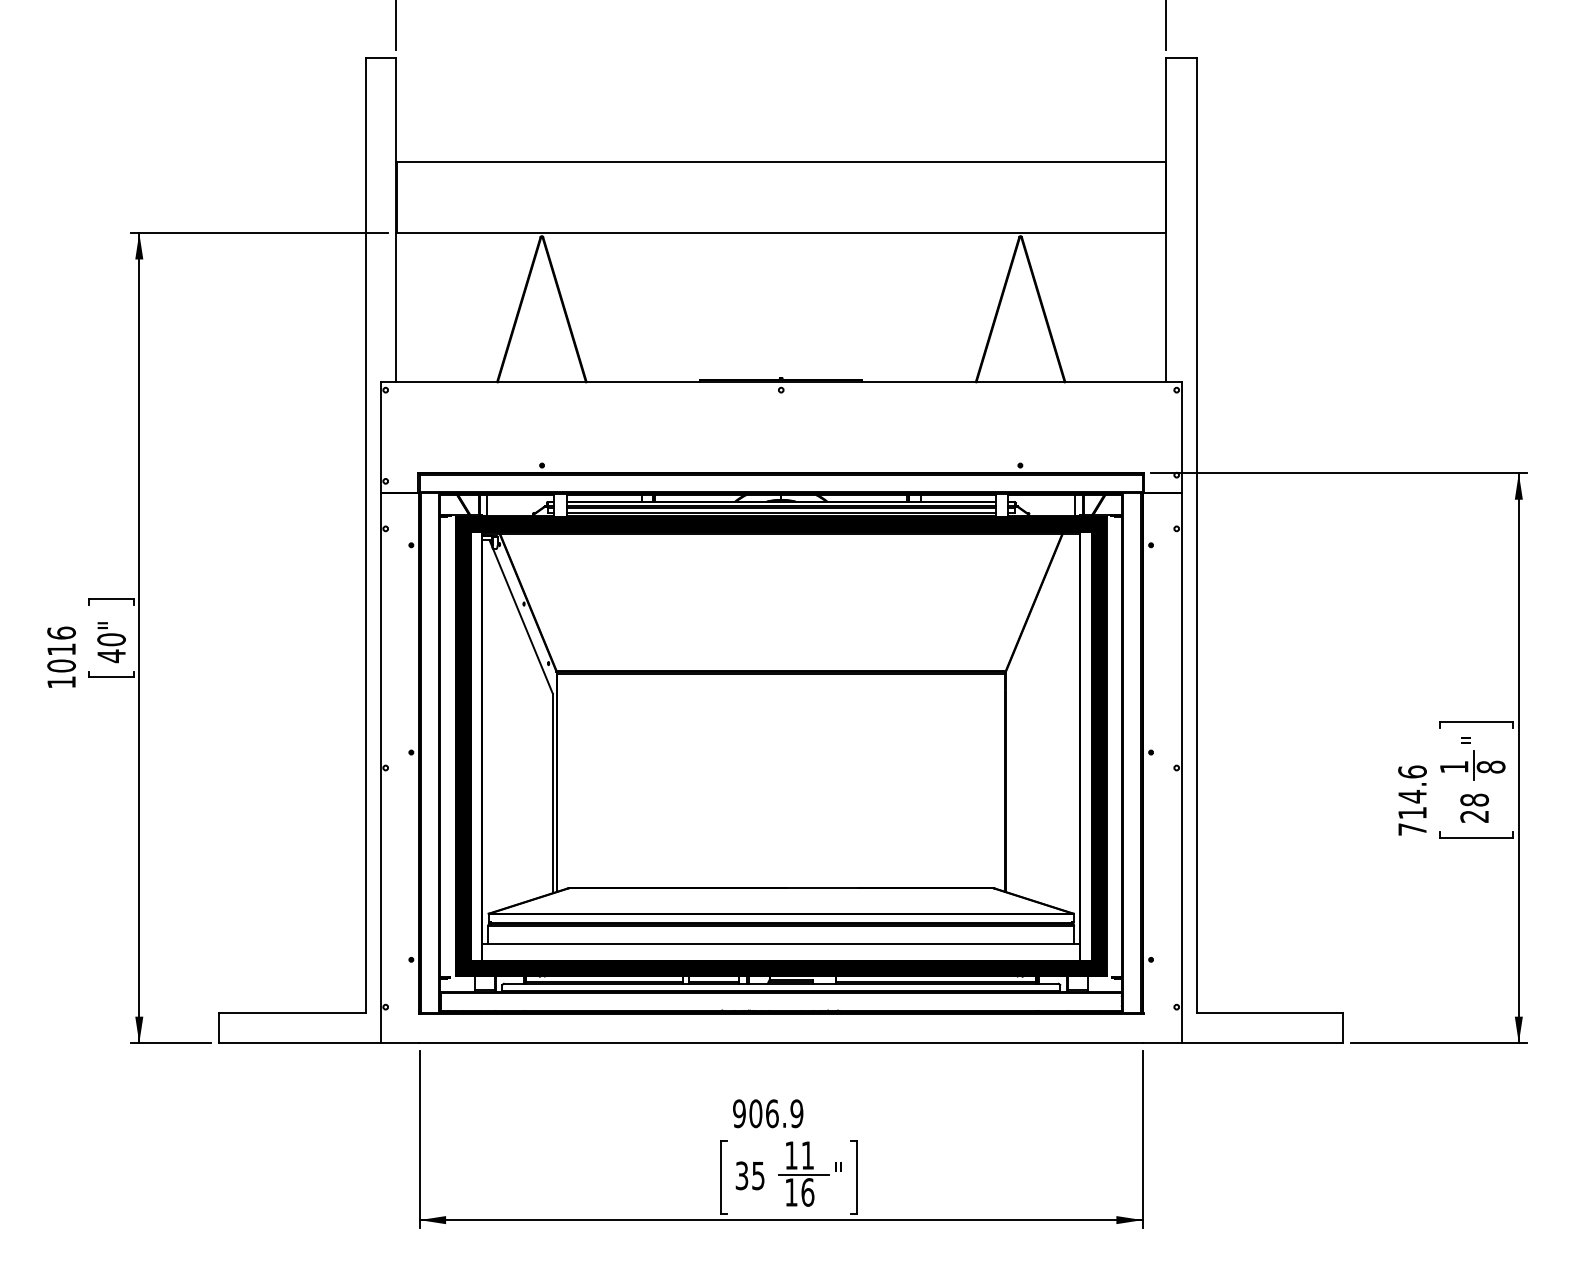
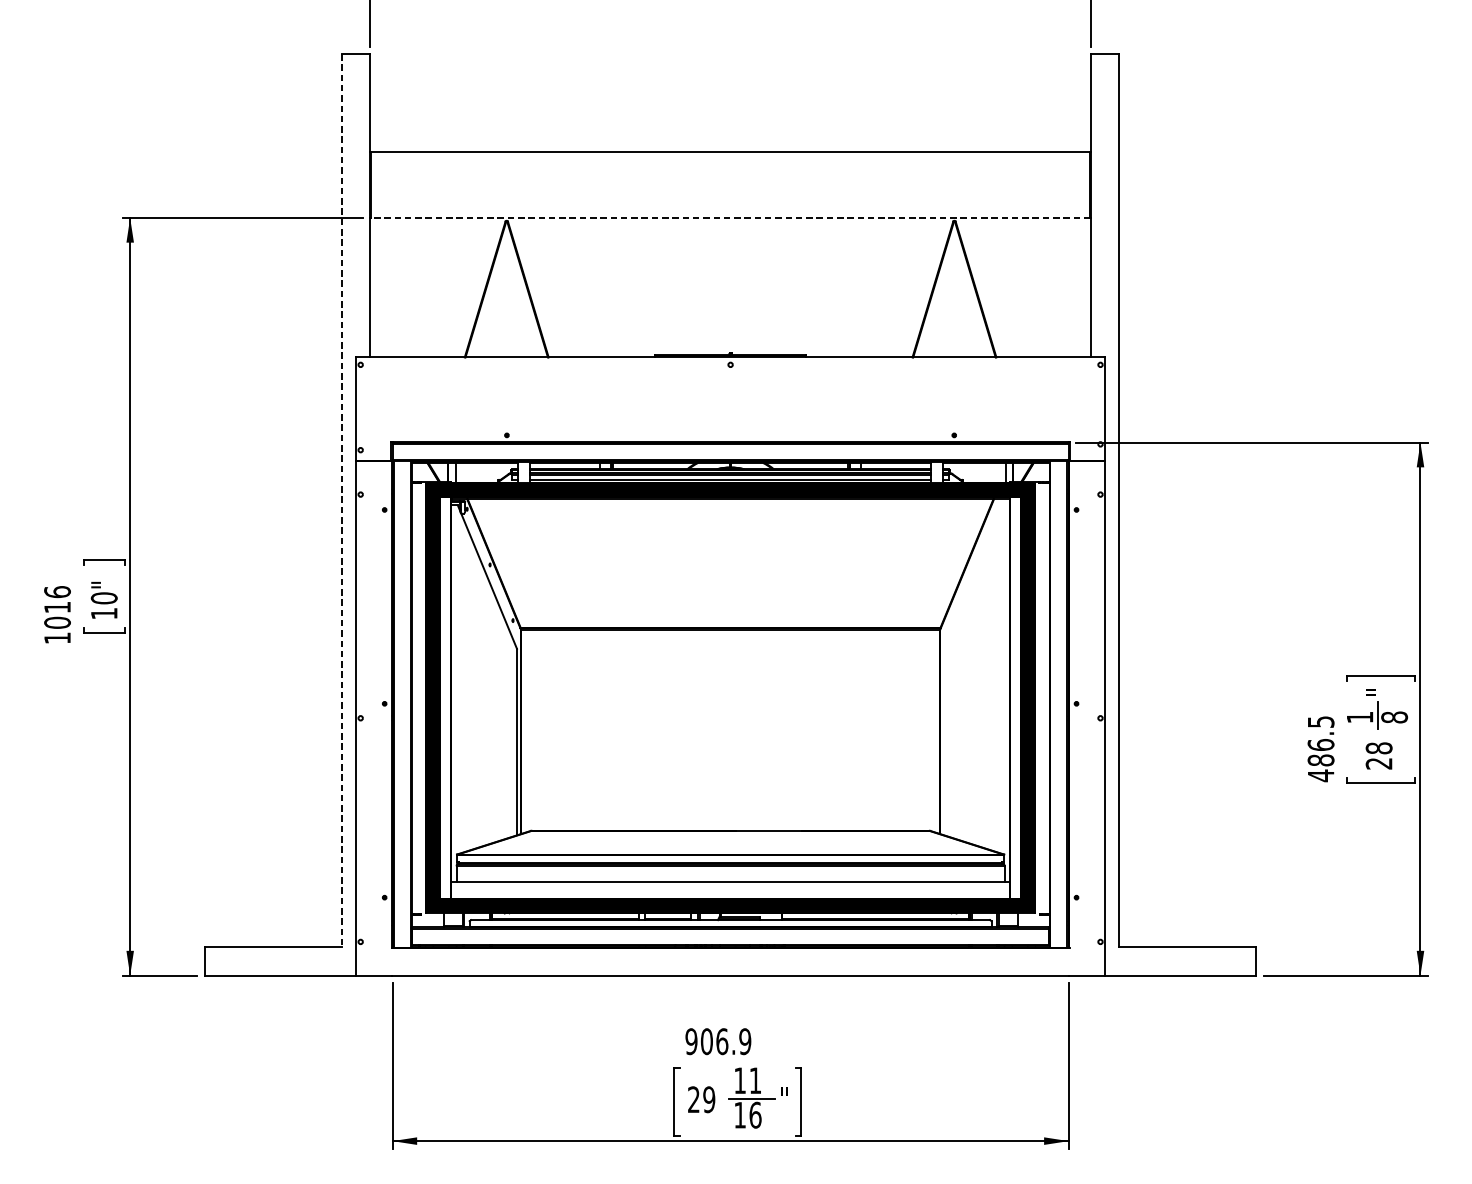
line: (781, 233) -> (730, 218), solid -> dashed
line: (365, 535) -> (341, 500), solid -> dashed
text: (111, 656) -> (104, 613), 40" -> 10"
text: (1412, 800) -> (1321, 748), 714.6 -> 486.5
text: (749, 1175) -> (700, 1099), 35 -> 29

